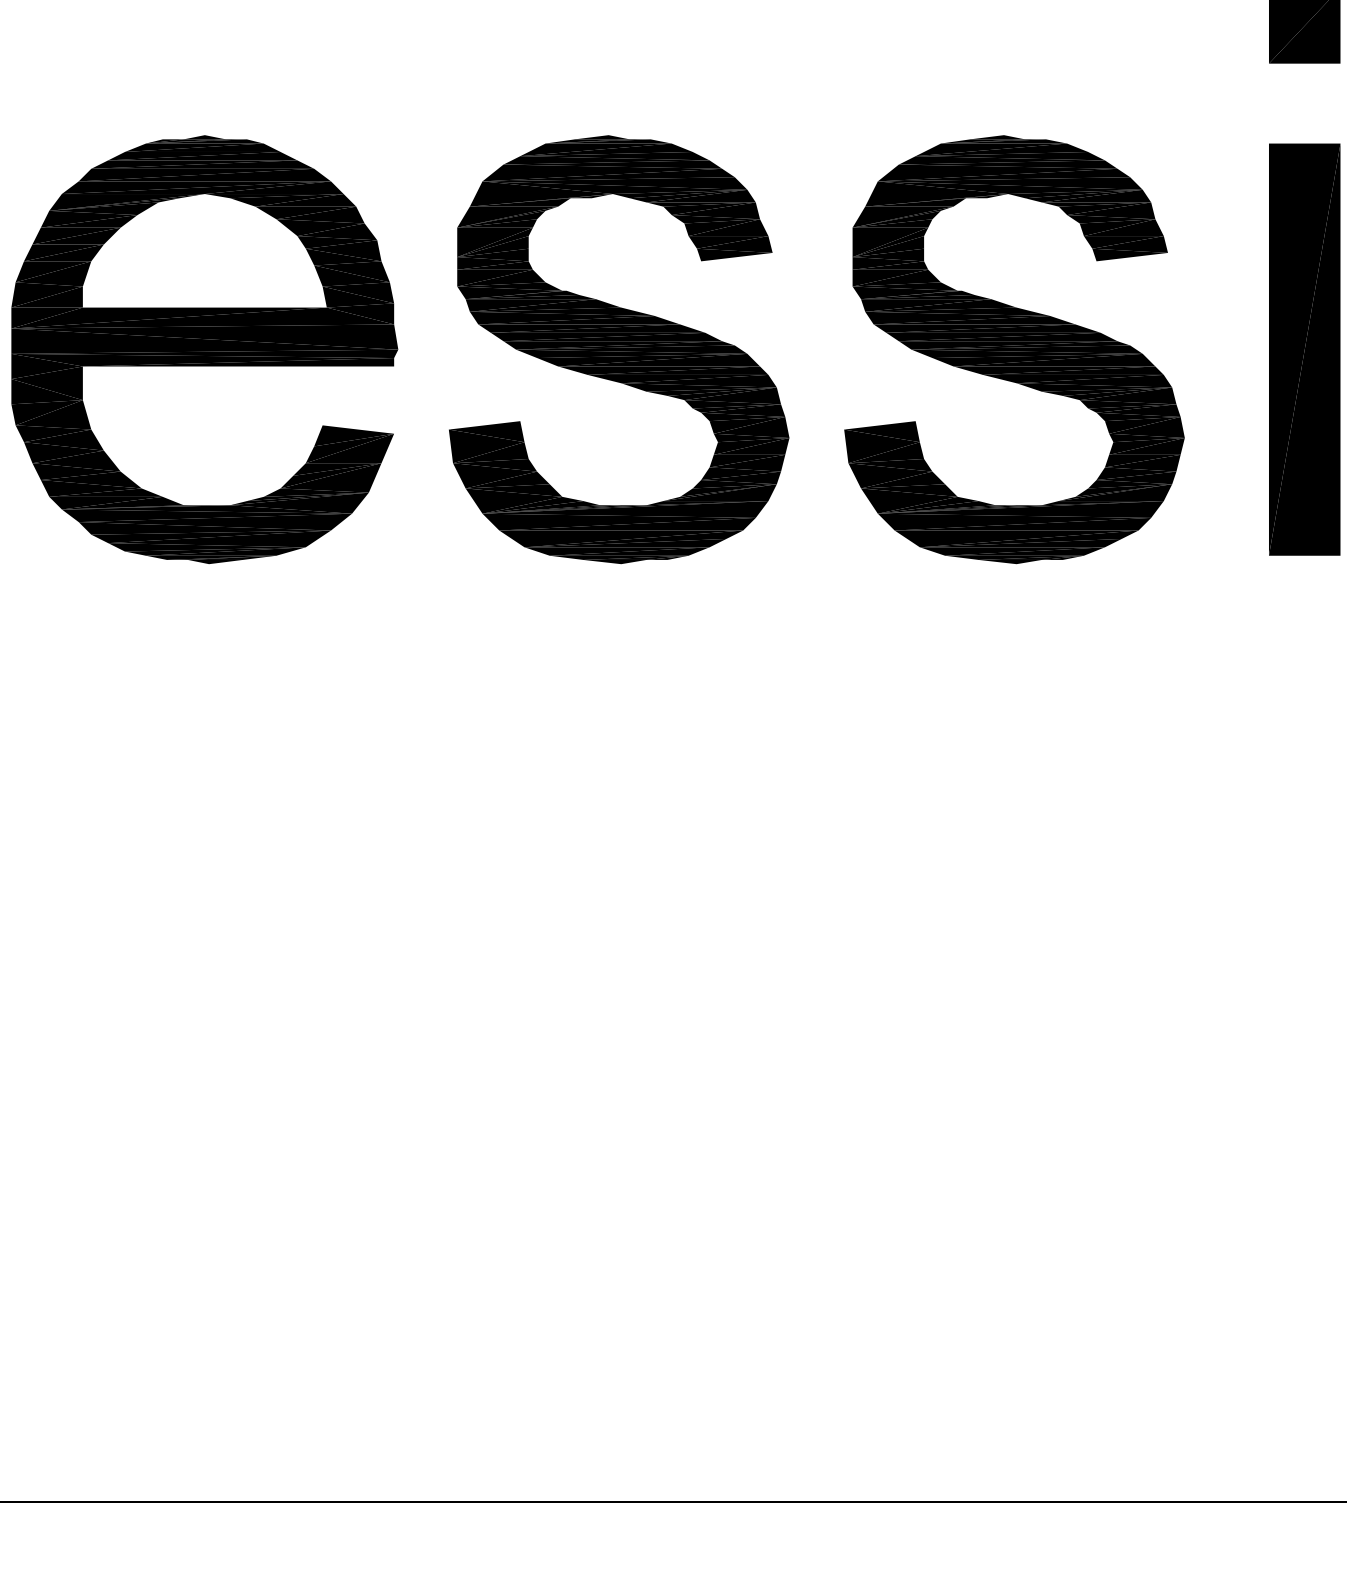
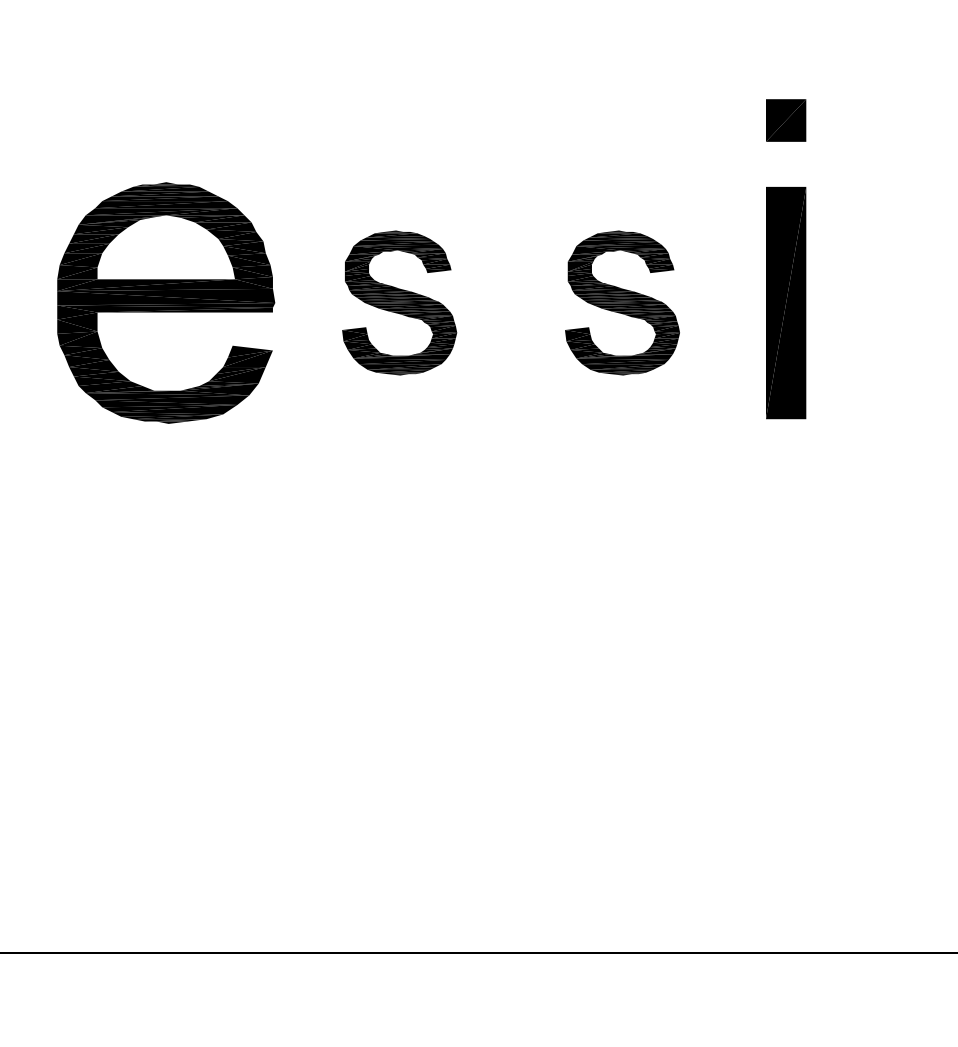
part: (618, 348) -> (399, 302), size x0.6
part: (1014, 348) -> (622, 302), size x0.6

